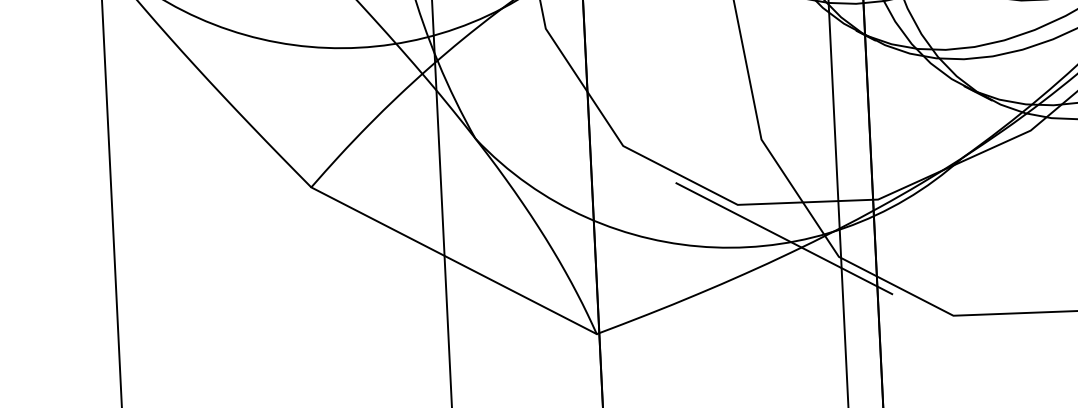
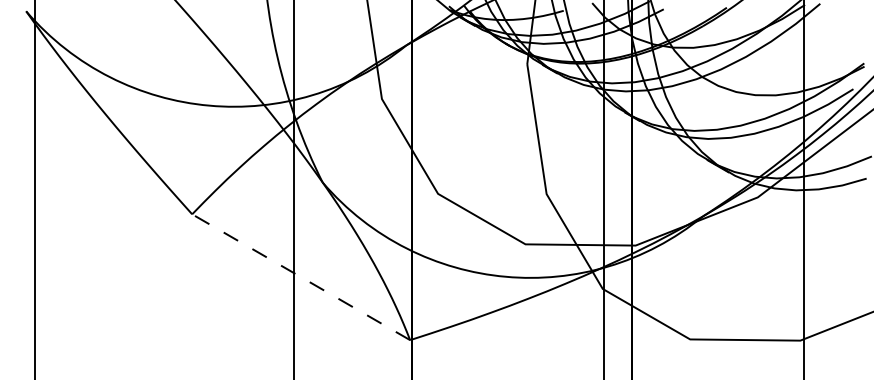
line: (784, 238) -> (560, 272), removed
line: (454, 261) -> (301, 277), solid -> dashed

